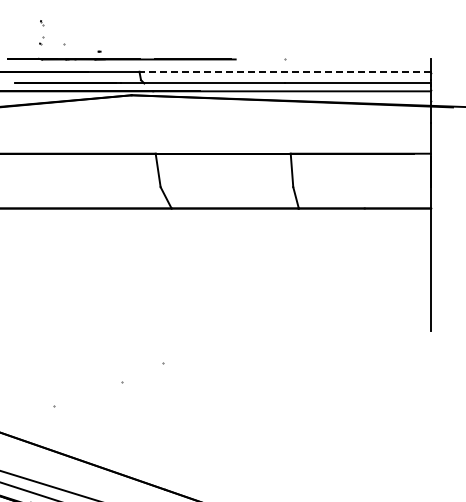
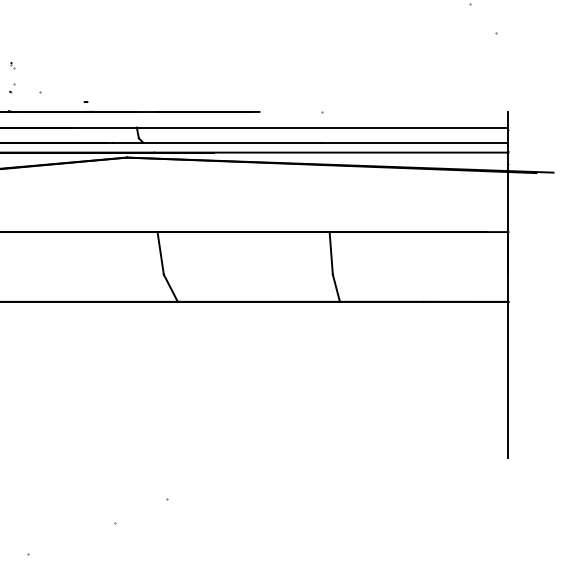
line: (285, 71) -> (322, 127), dashed -> solid

